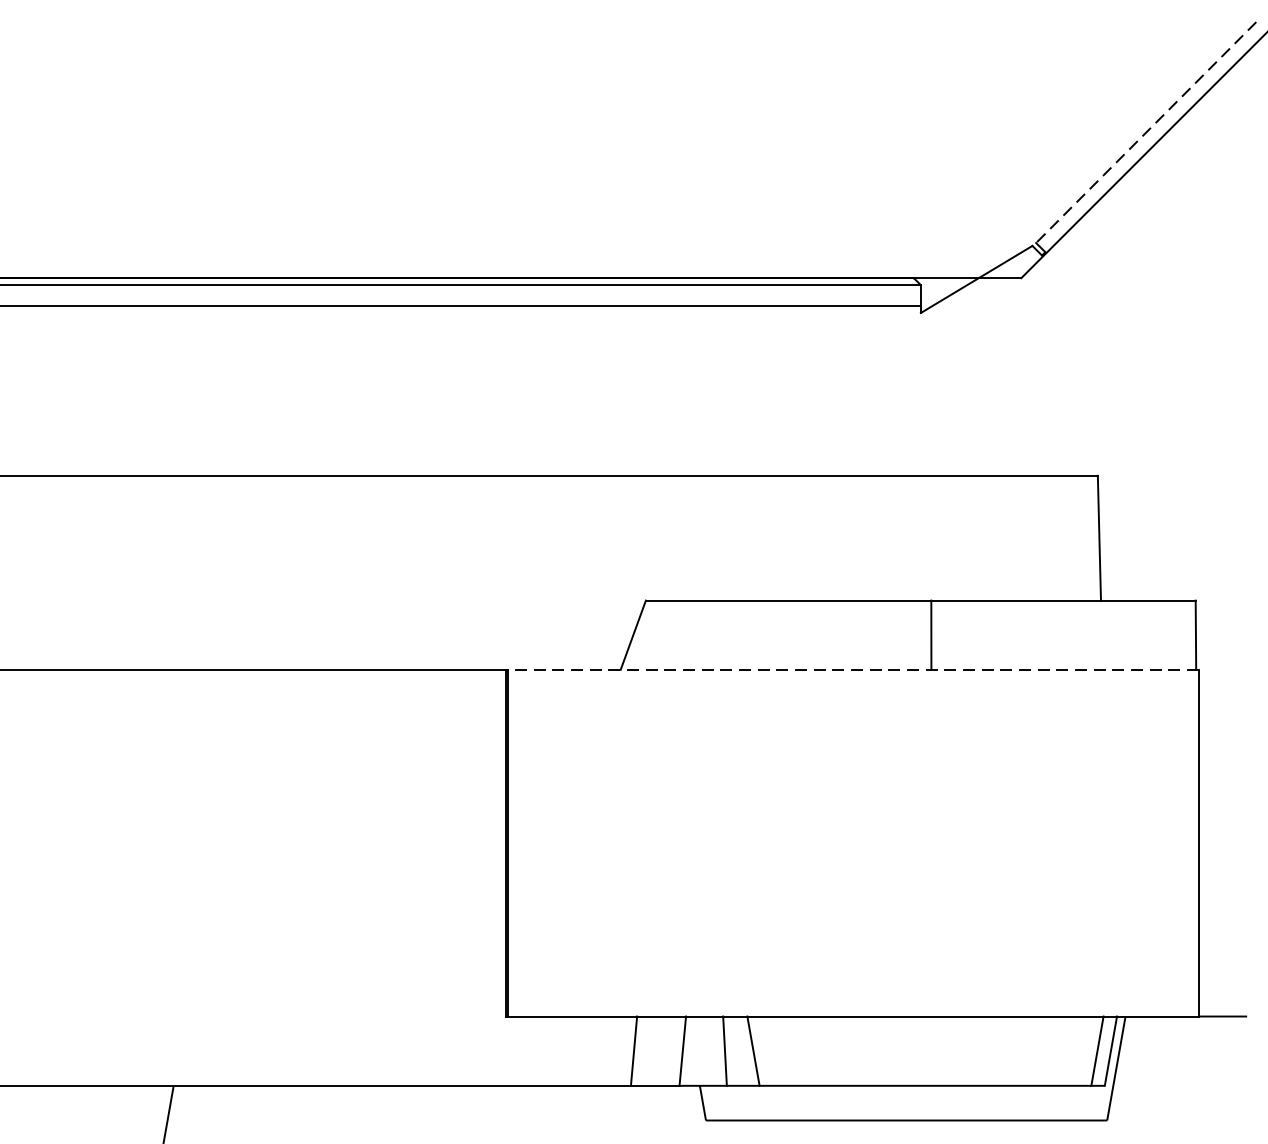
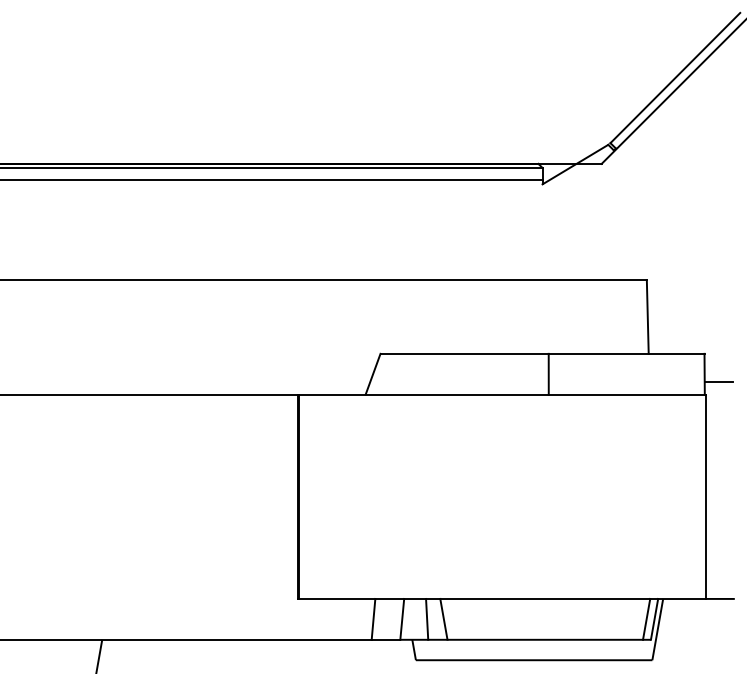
line: (1146, 133) -> (675, 78), dashed -> solid
line: (1219, 649) -> (718, 382), added
line: (852, 669) -> (502, 394), dashed -> solid

